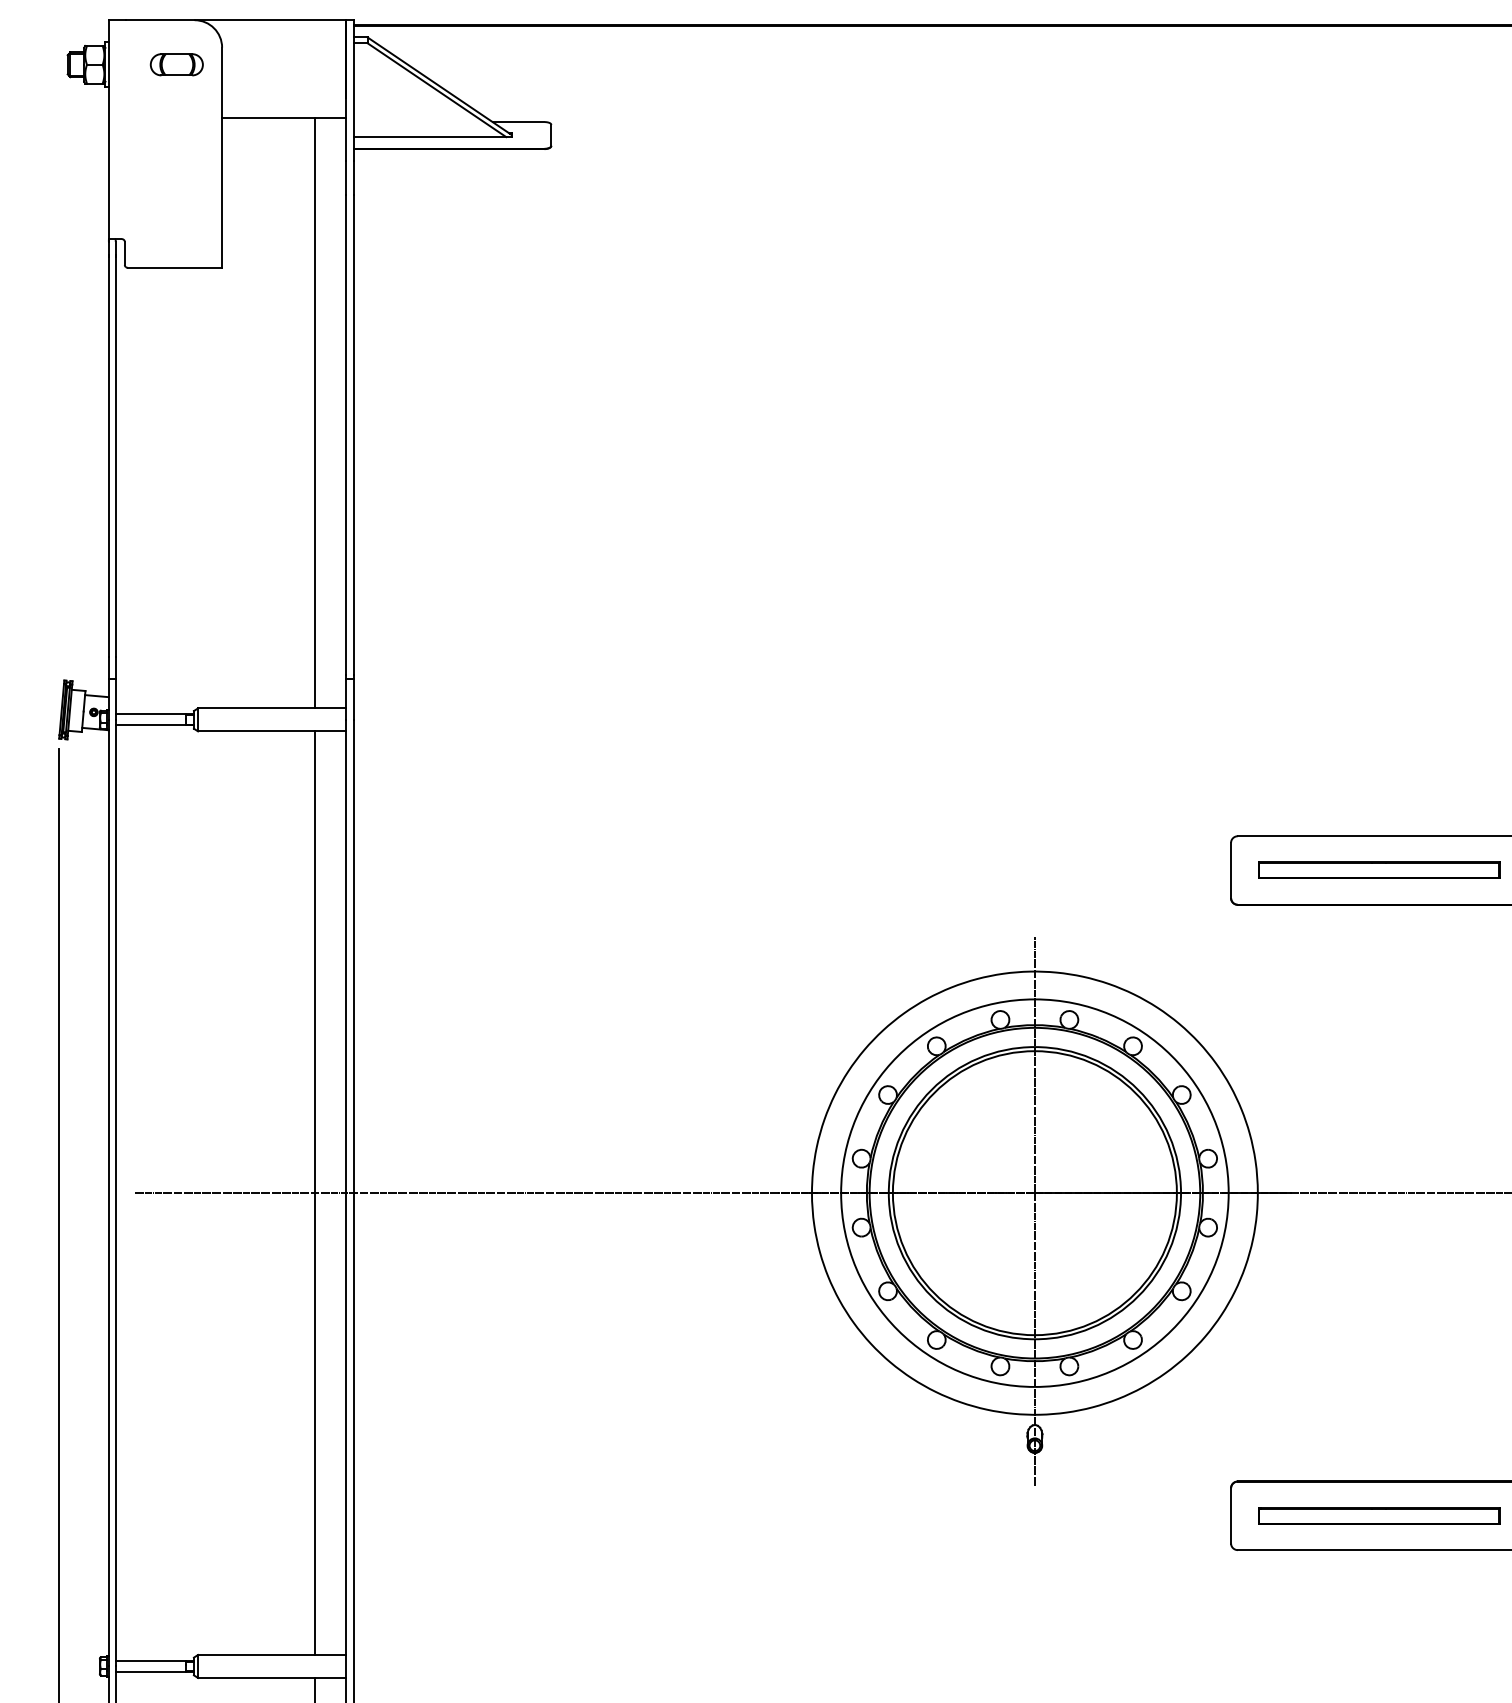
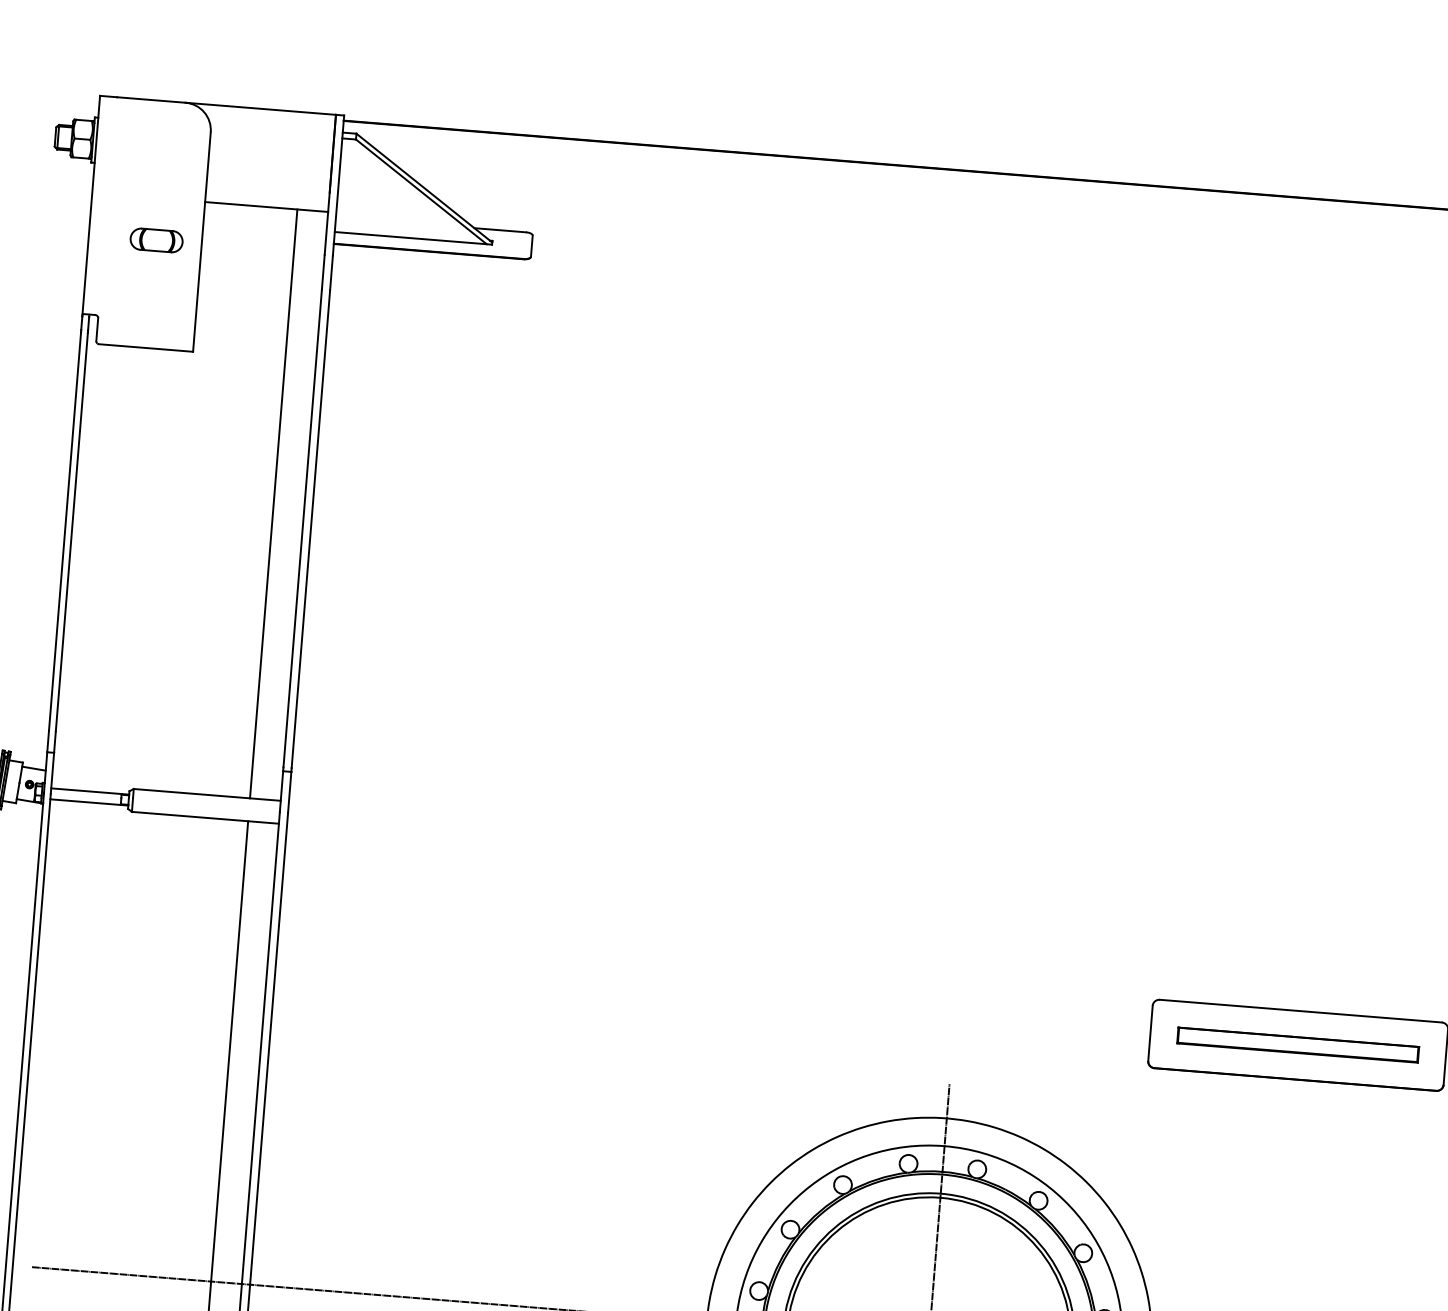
part: (176, 64) -> (156, 240), moved

